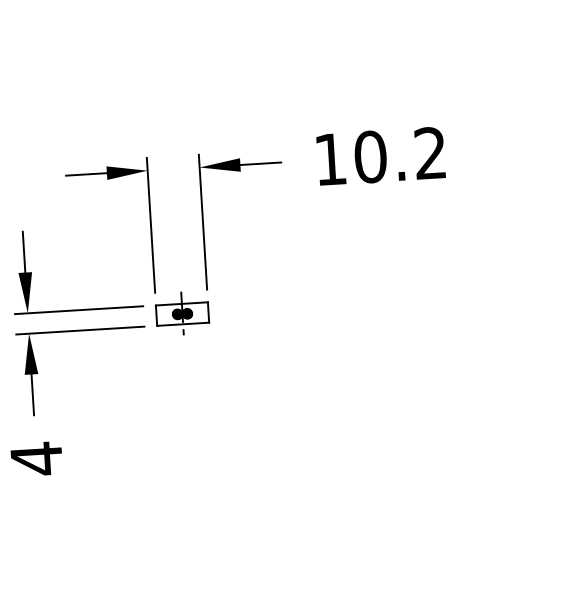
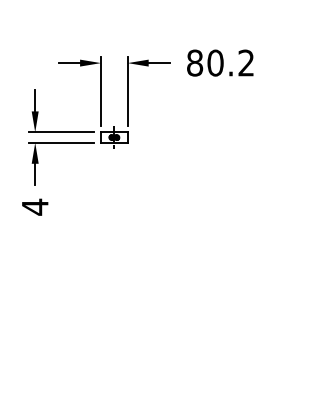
text: (331, 158) -> (195, 62), 10.2 -> 80.2

